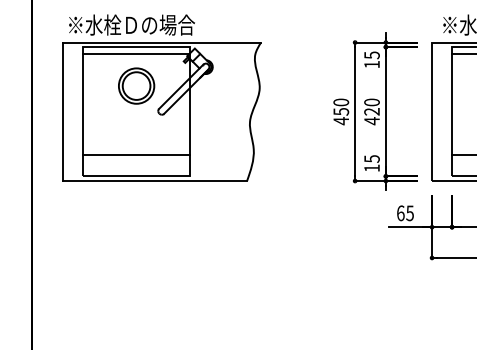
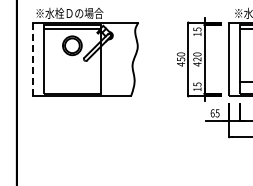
line: (63, 111) -> (33, 59), solid -> dashed
line: (134, 155) -> (71, 82), removed

